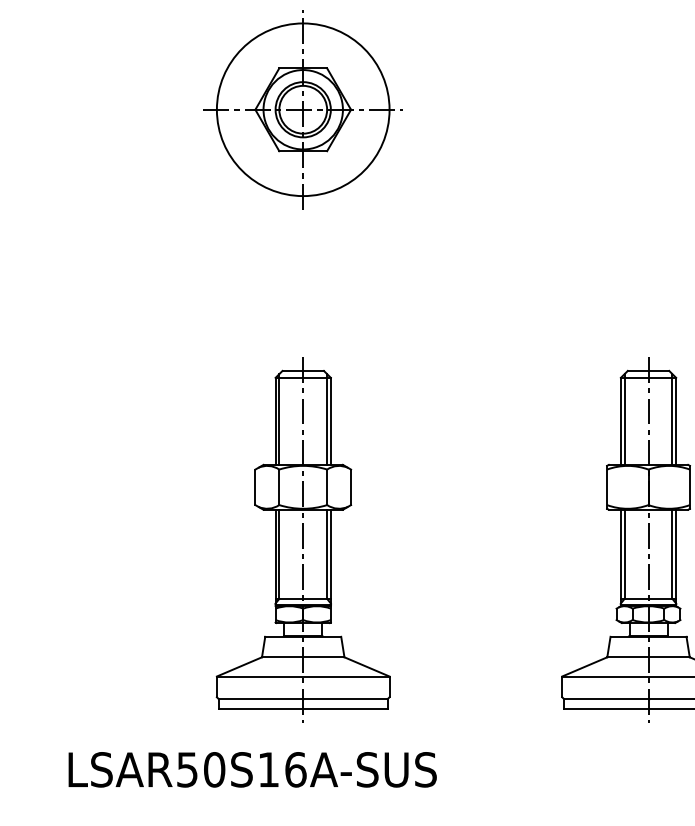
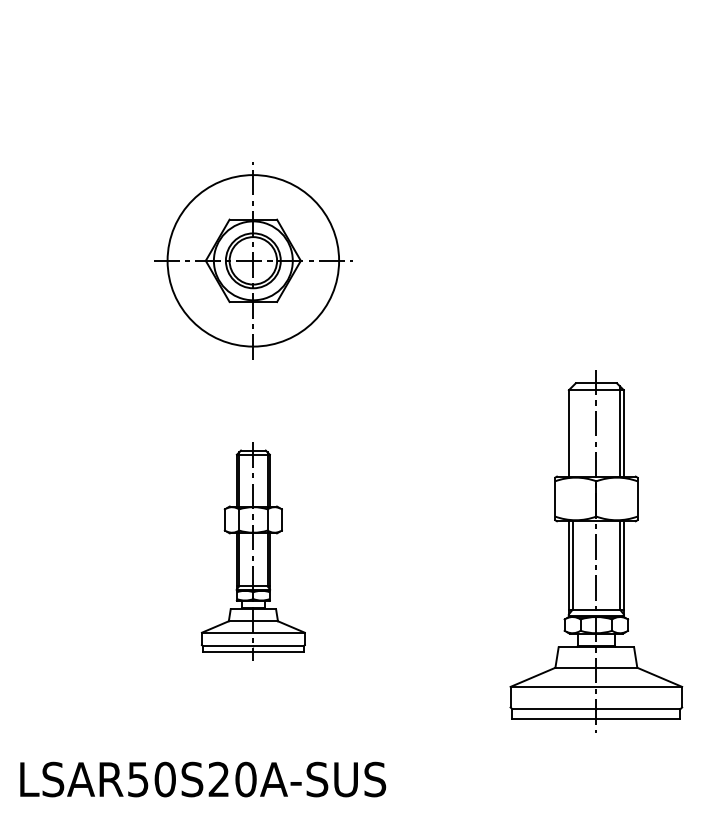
part: (303, 109) -> (253, 260), moved
line: (624, 419) -> (572, 431), removed
part: (303, 540) -> (253, 551), size x0.6
text: (282, 769) -> (232, 779), LSAR50S16A-SUS -> LSAR50S20A-SUS

